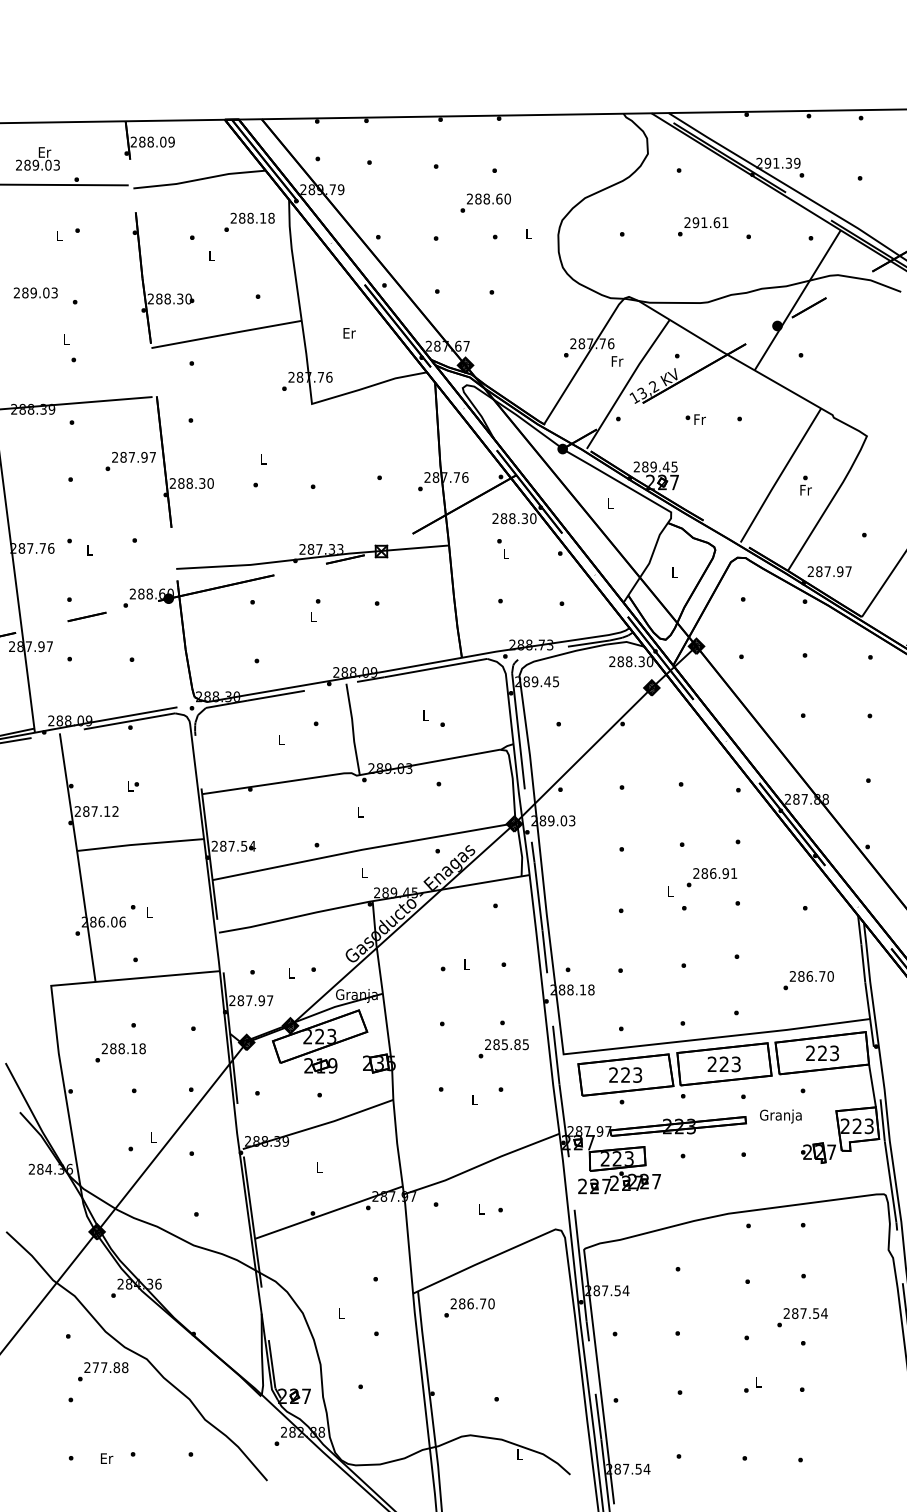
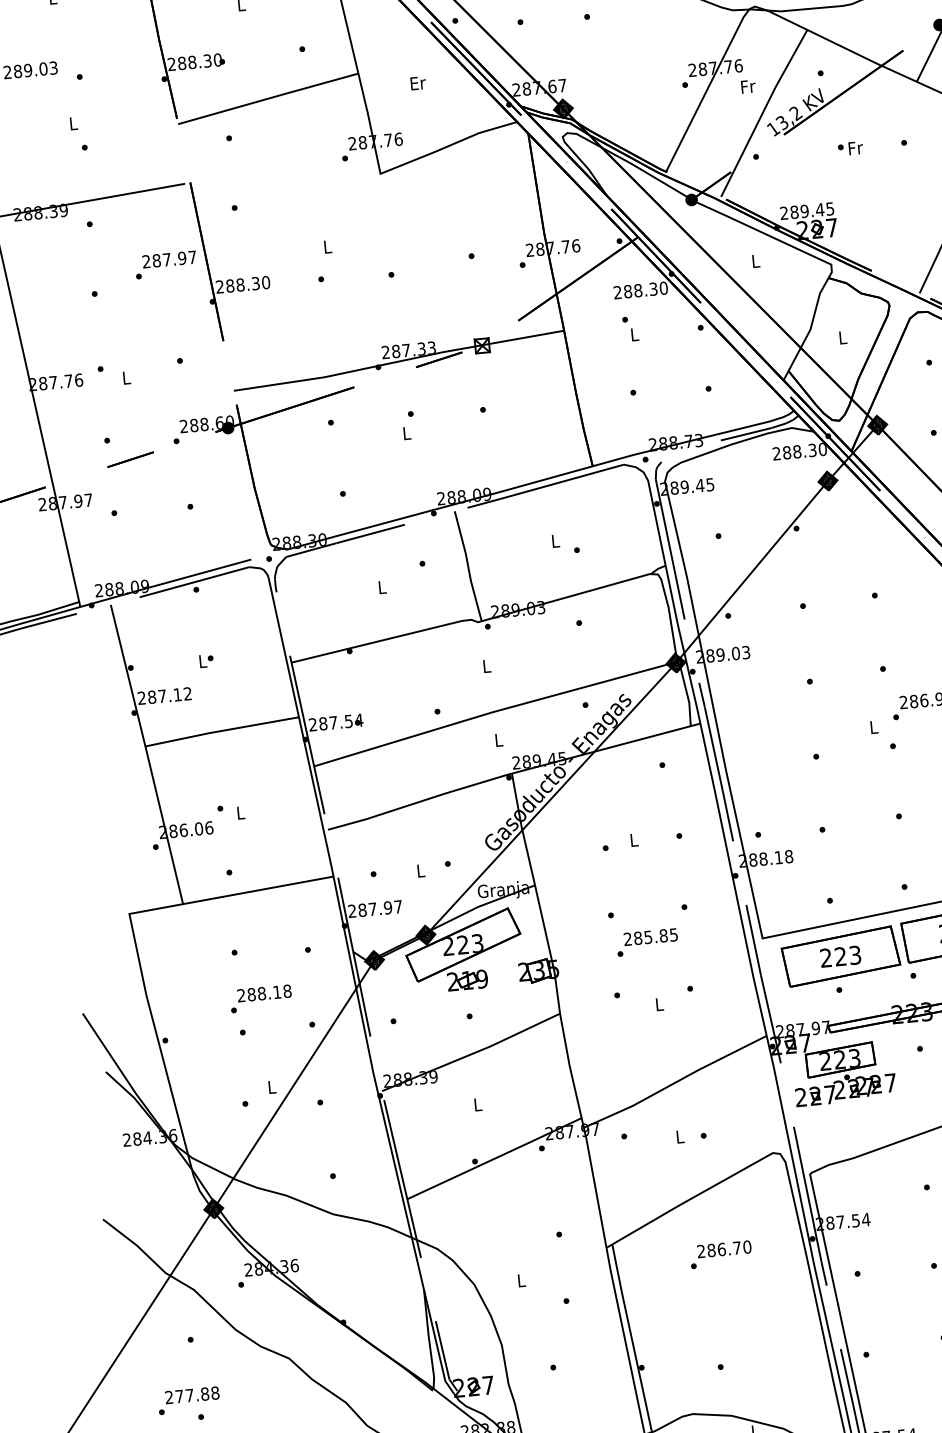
text: (503, 1048) -> (647, 942), moved
text: (120, 1052) -> (260, 998), moved
text: (469, 1307) -> (720, 1254), moved
text: (103, 1371) -> (189, 1400), moved

